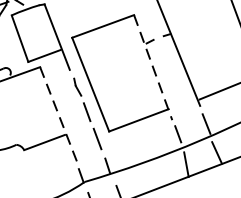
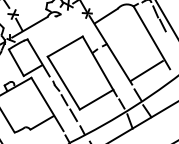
line: (154, 68) -> (100, 66), dashed -> solid
line: (58, 114) -> (47, 104), dashed -> solid

